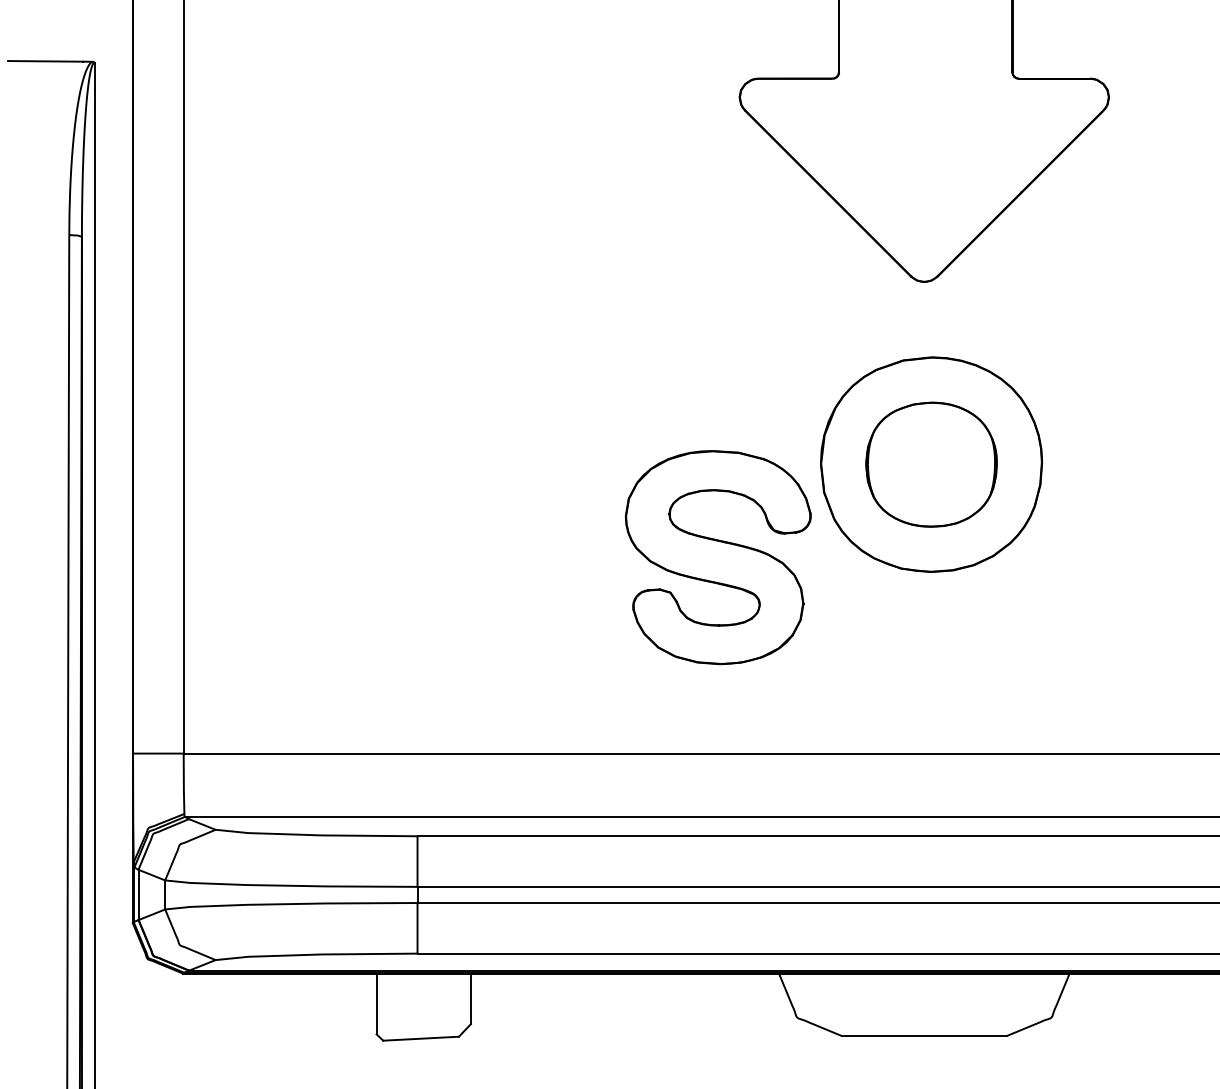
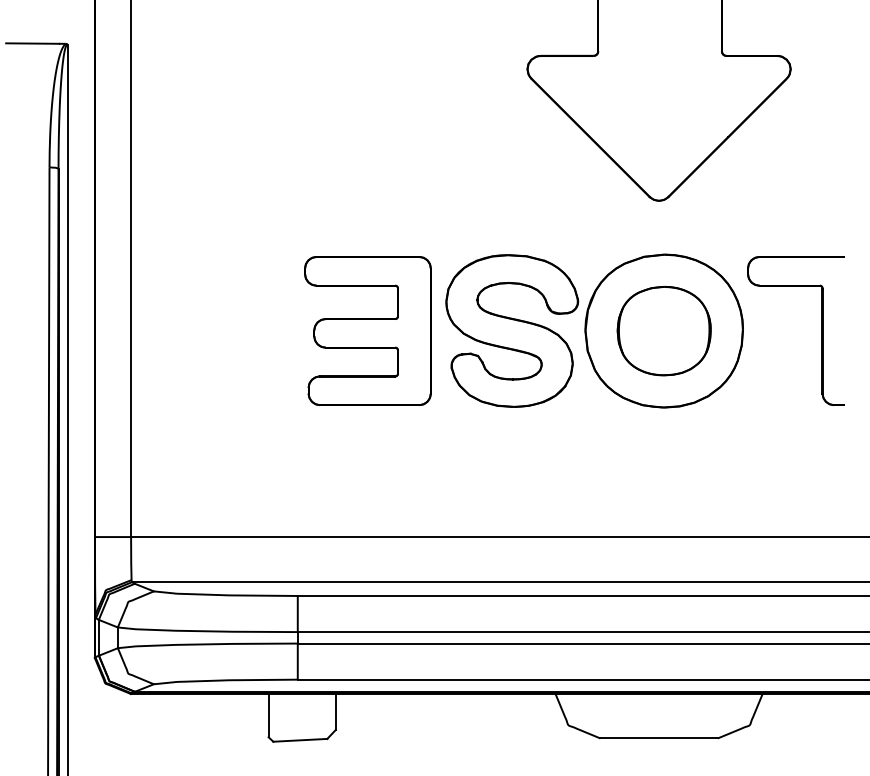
part: (515, 464) -> (367, 330), added
part: (1153, 464) -> (822, 330), added
part: (717, 557) -> (511, 330), moved

